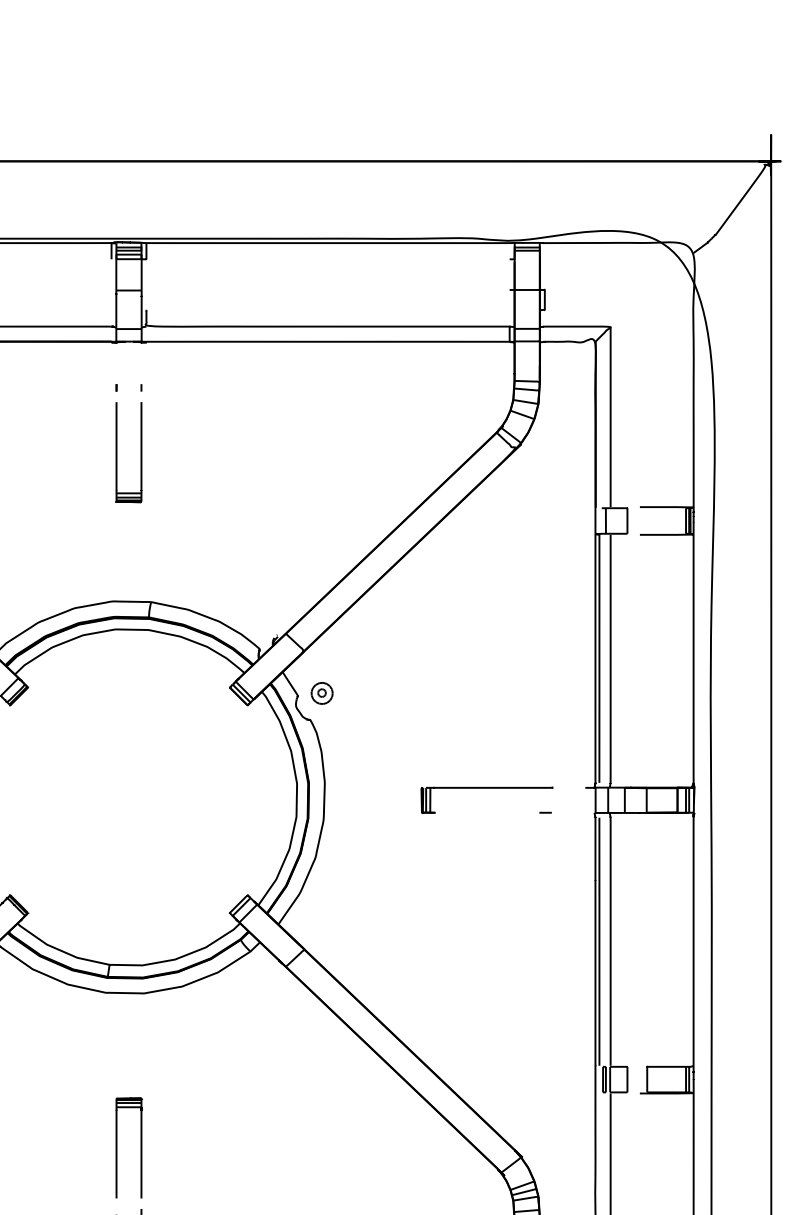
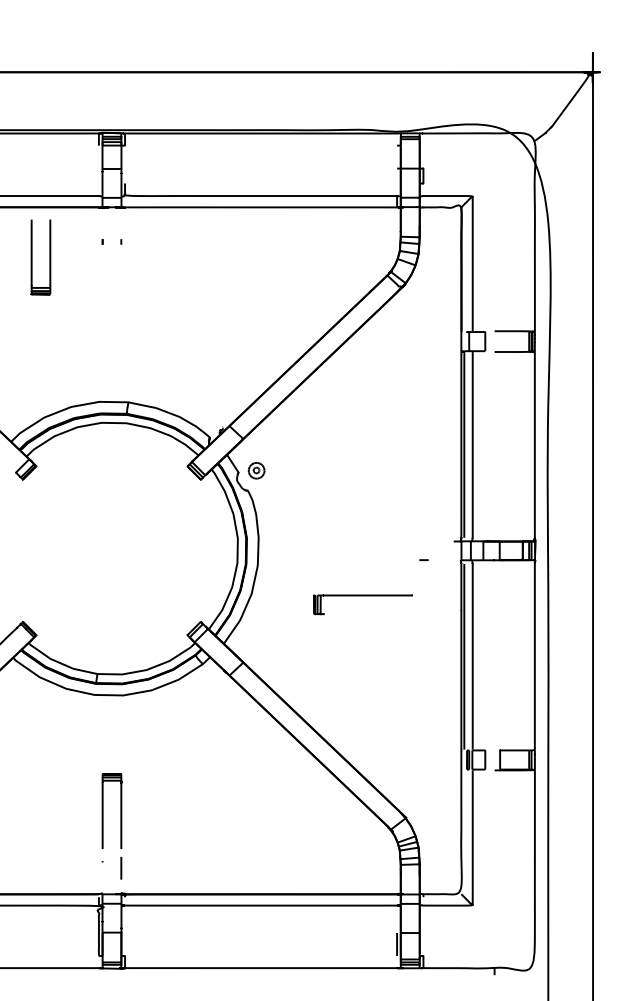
part: (117, 452) -> (32, 257), moved
part: (486, 789) -> (362, 596), moved

